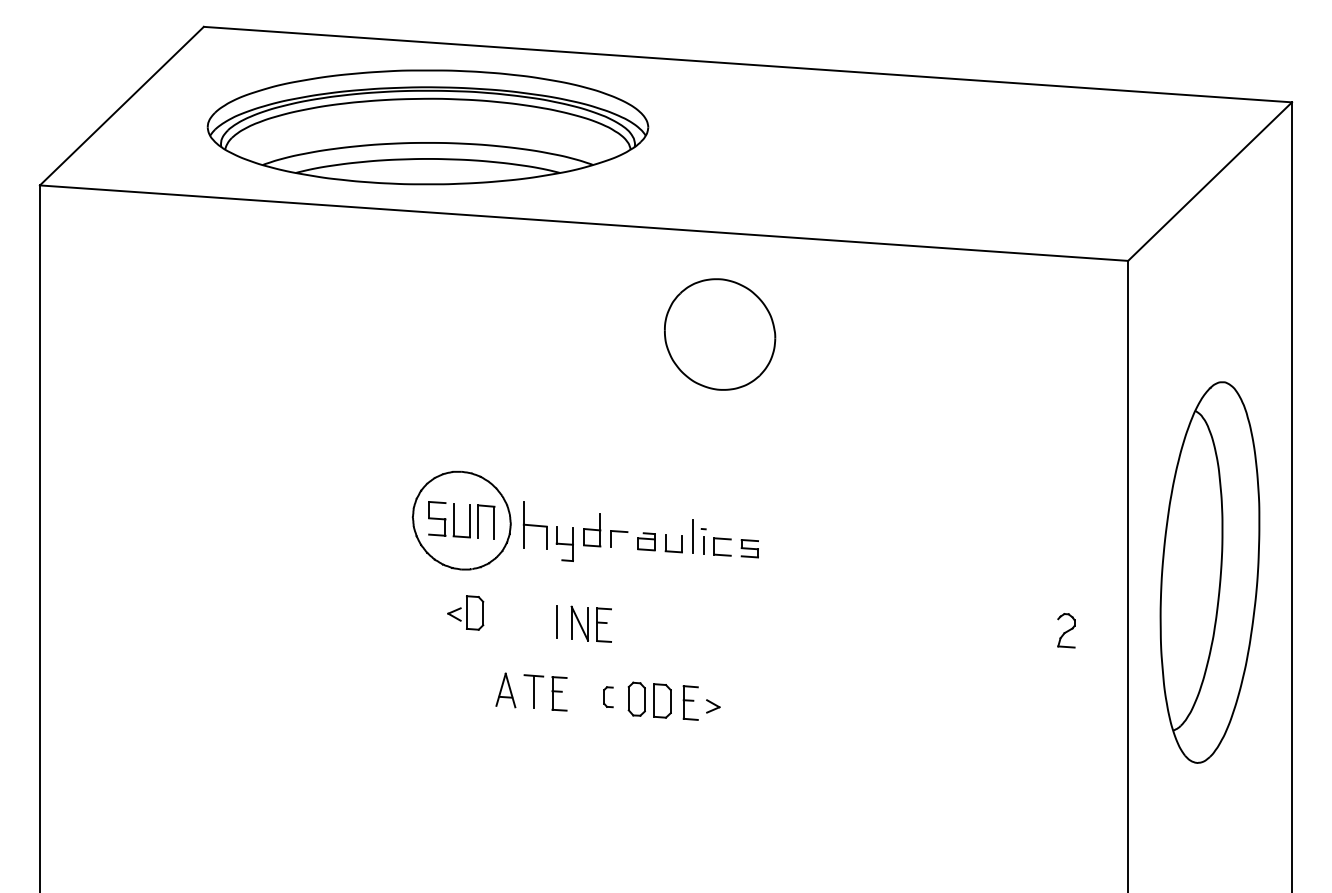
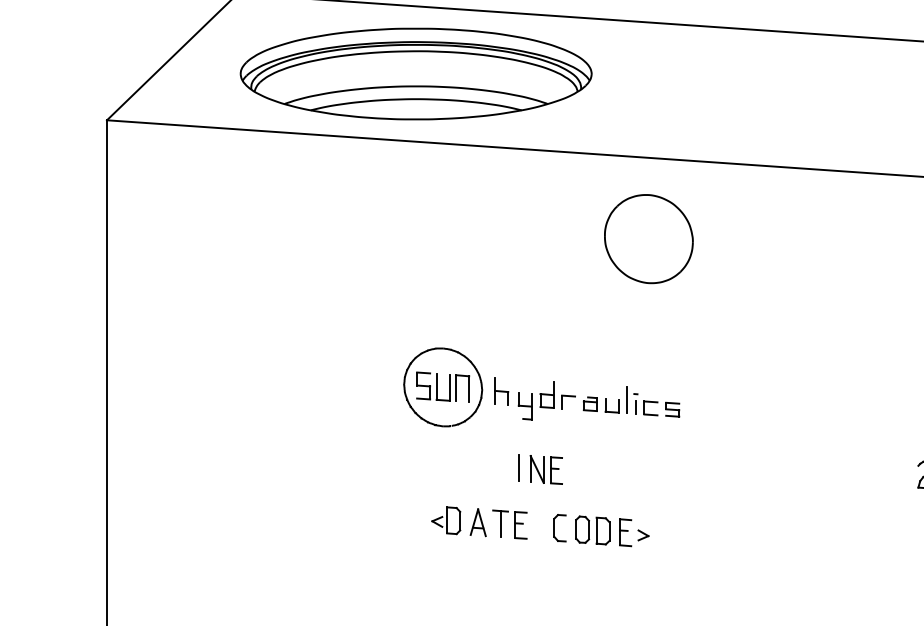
part: (535, 525) -> (501, 391), size x0.71
part: (465, 612) -> (446, 520), moved
part: (608, 696) -> (560, 527), size x1.67

